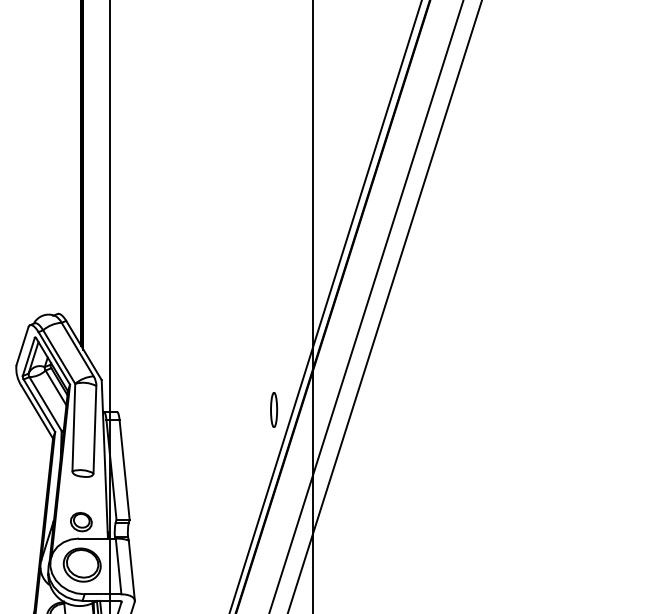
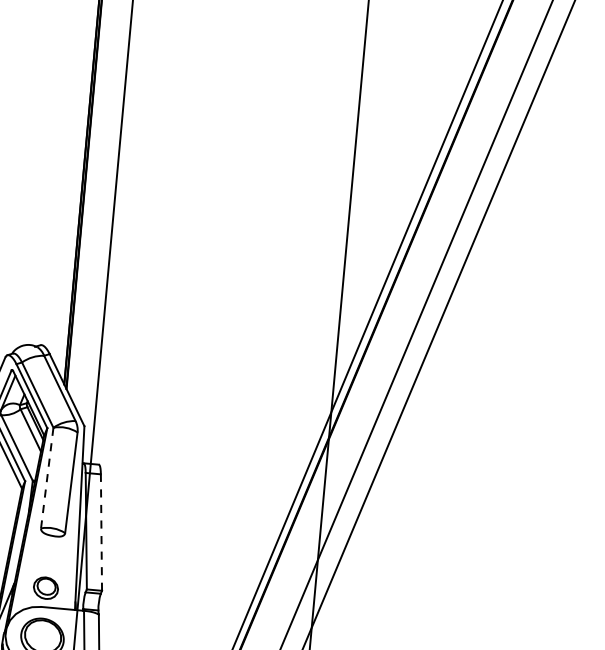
part: (274, 409) -> (281, 478), removed
line: (73, 427) -> (46, 478), solid -> dashed
line: (124, 469) -> (101, 531), solid -> dashed

